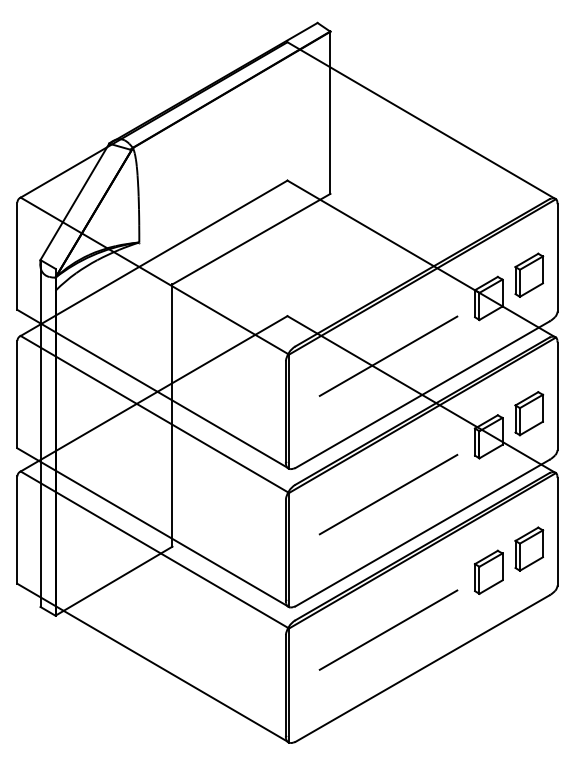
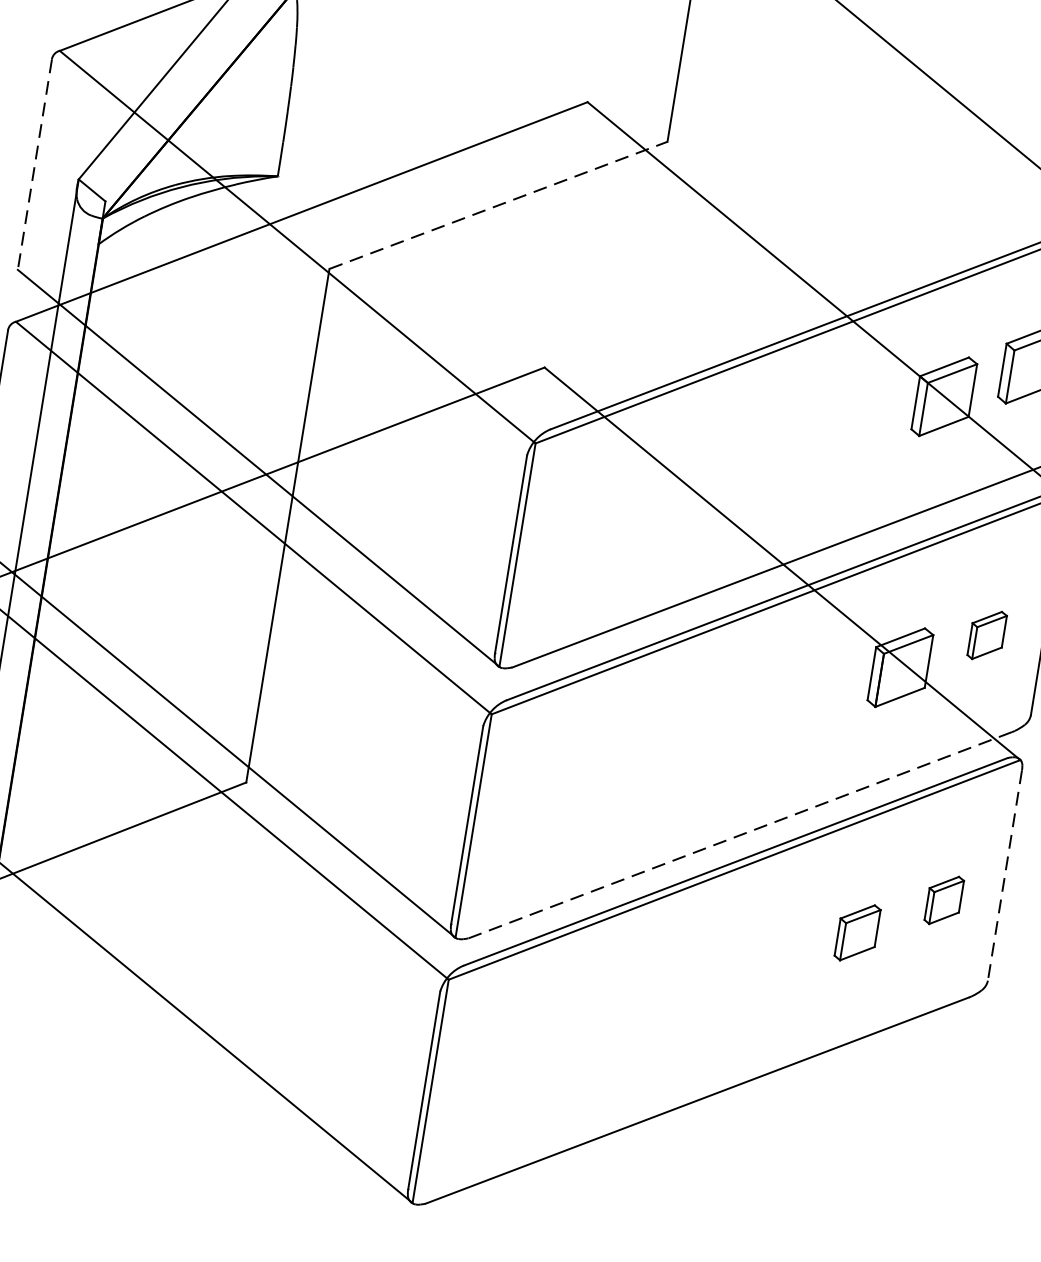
line: (251, 238) -> (498, 204), solid -> dashed
line: (17, 256) -> (34, 165), solid -> dashed
line: (388, 355) -> (729, 476), removed
part: (529, 413) -> (987, 634), size x0.6
line: (388, 494) -> (685, 748), removed
line: (557, 531) -> (1005, 874), solid -> dashed
line: (422, 533) -> (740, 835), solid -> dashed
part: (529, 548) -> (944, 899), size x0.6
part: (488, 571) -> (857, 931), size x0.7
line: (388, 629) -> (643, 1013), removed

